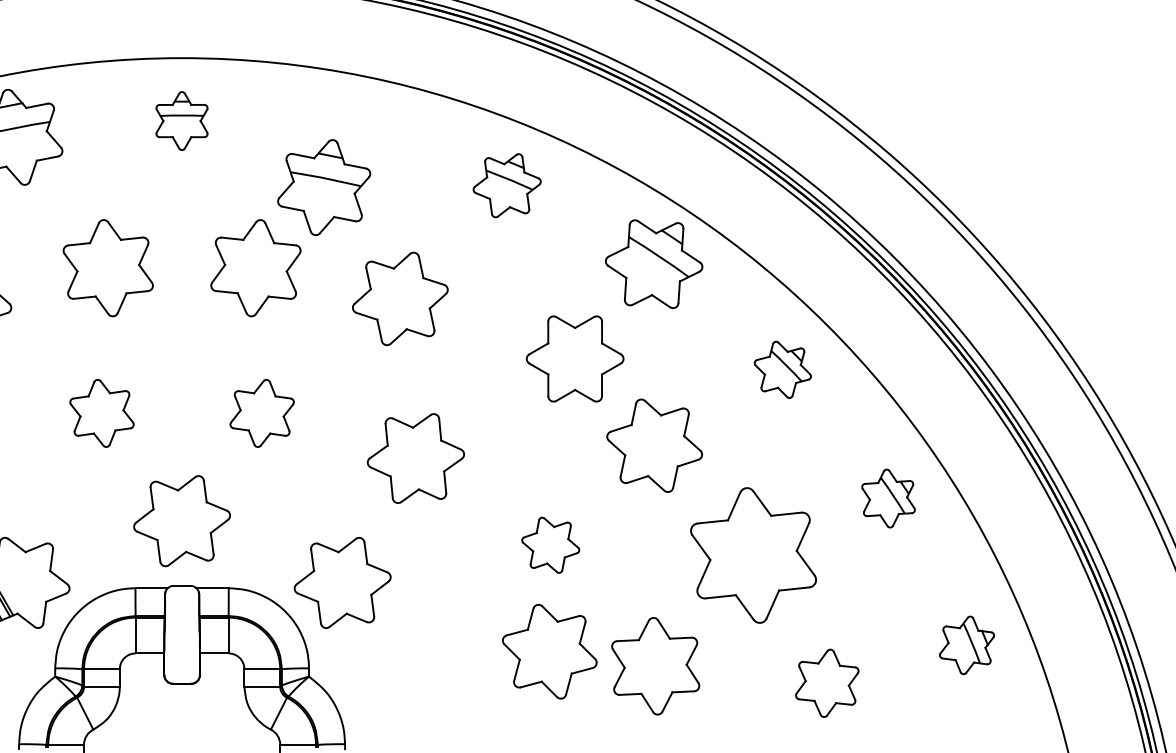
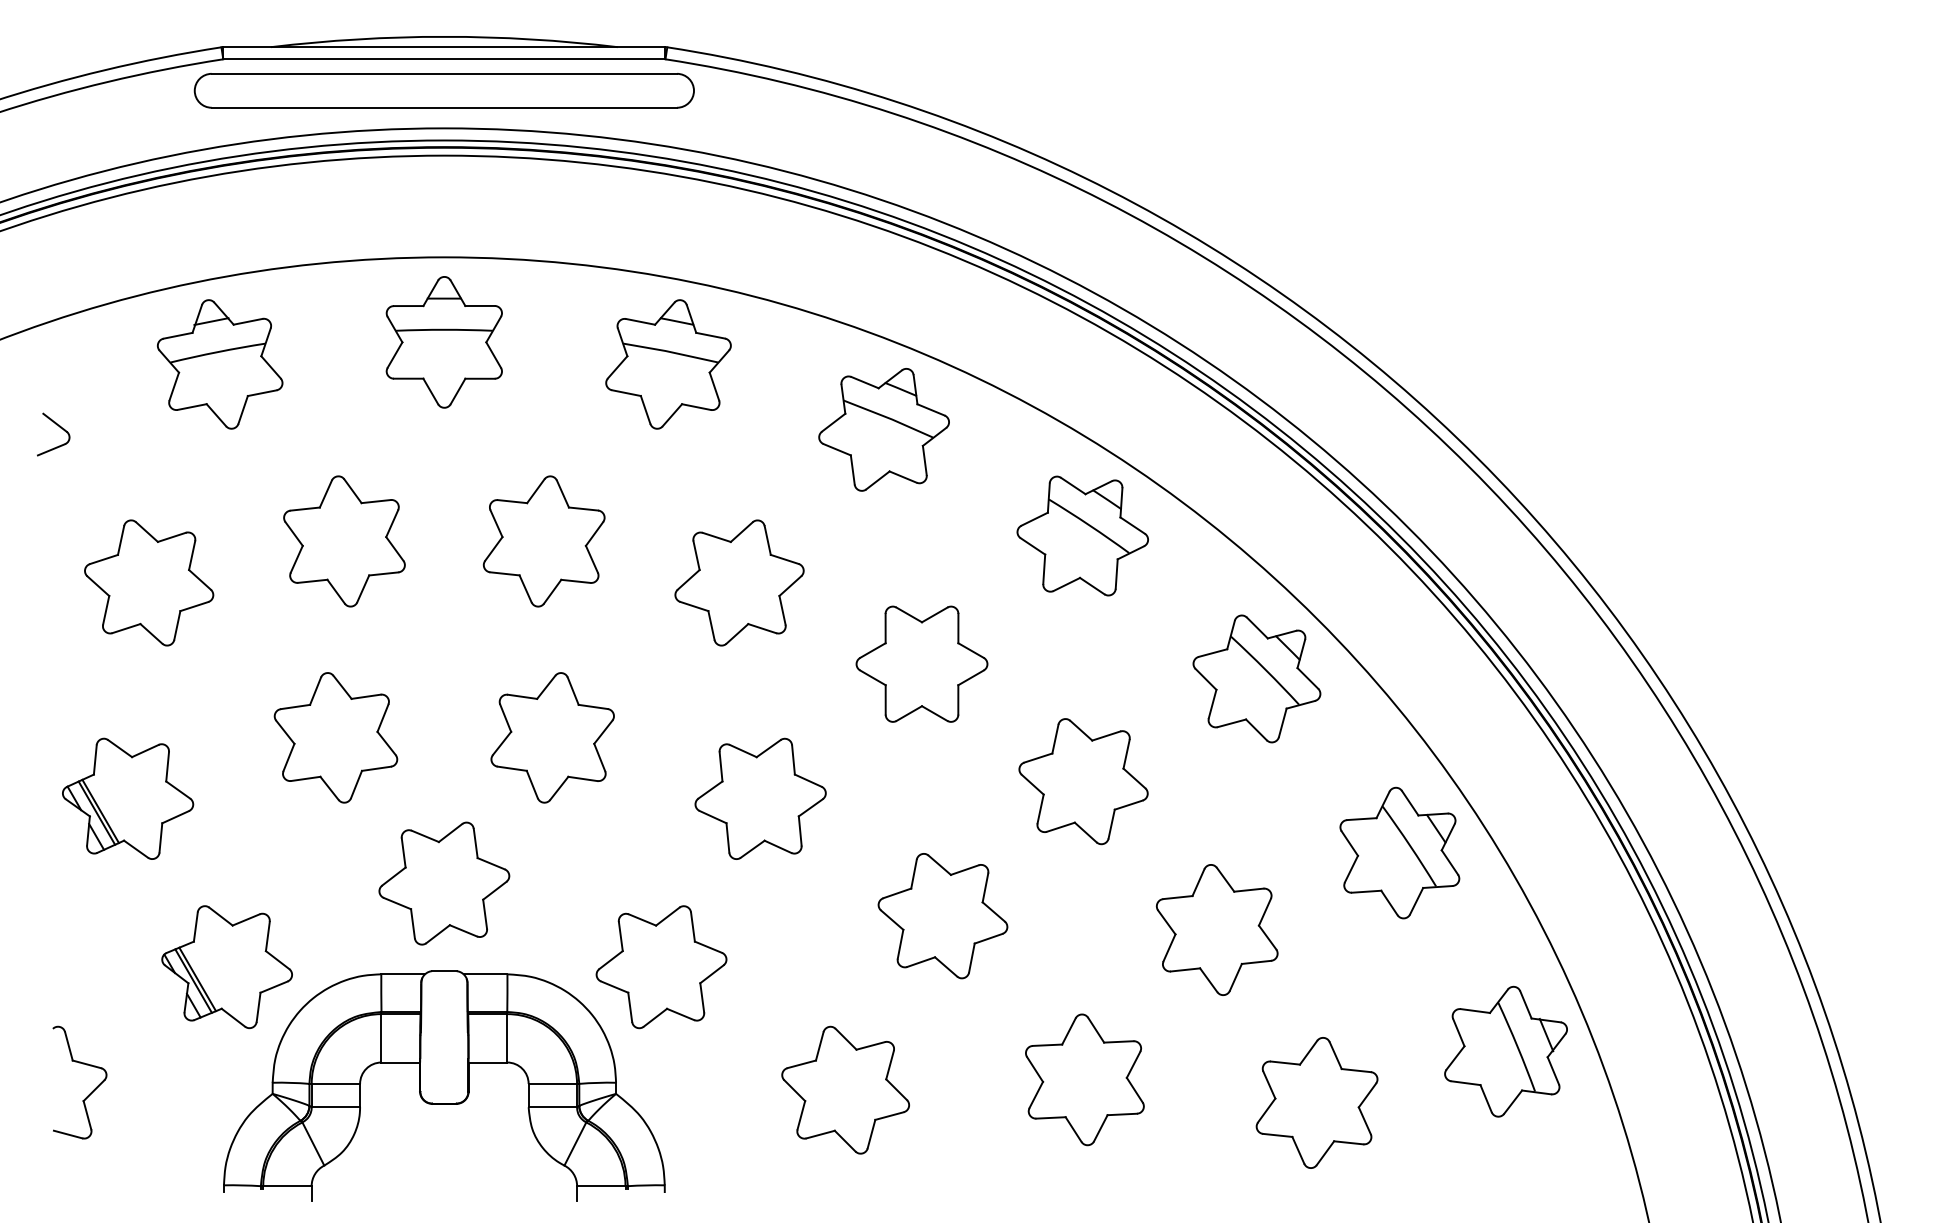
part: (181, 121) -> (443, 342), size x1.67
part: (506, 185) -> (883, 429), size x1.43
part: (324, 187) -> (668, 364), moved
part: (574, 358) -> (921, 663), moved
part: (782, 369) -> (1256, 678), size x1.67
part: (101, 413) -> (335, 737), size x1.43
part: (262, 413) -> (552, 737), size x1.43
part: (888, 498) -> (1399, 852), size x1.67
part: (550, 545) -> (942, 916), size x1.67
part: (752, 555) -> (1216, 929), size x0.71
part: (966, 645) -> (1505, 1051), size x1.67
part: (549, 651) -> (845, 1089), moved
part: (826, 682) -> (1316, 1102), size x1.43

